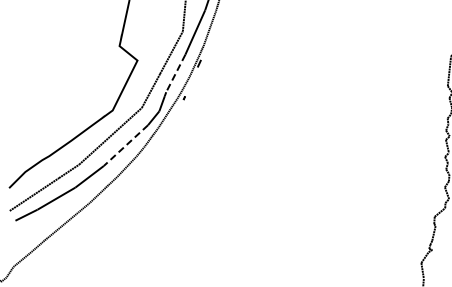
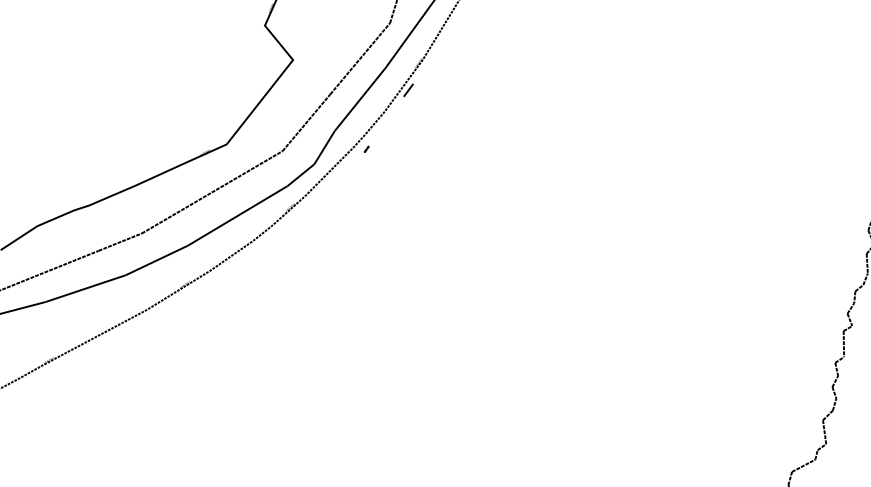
line: (175, 73) -> (359, 99), dashed -> solid
line: (125, 145) -> (236, 215), dashed -> solid

